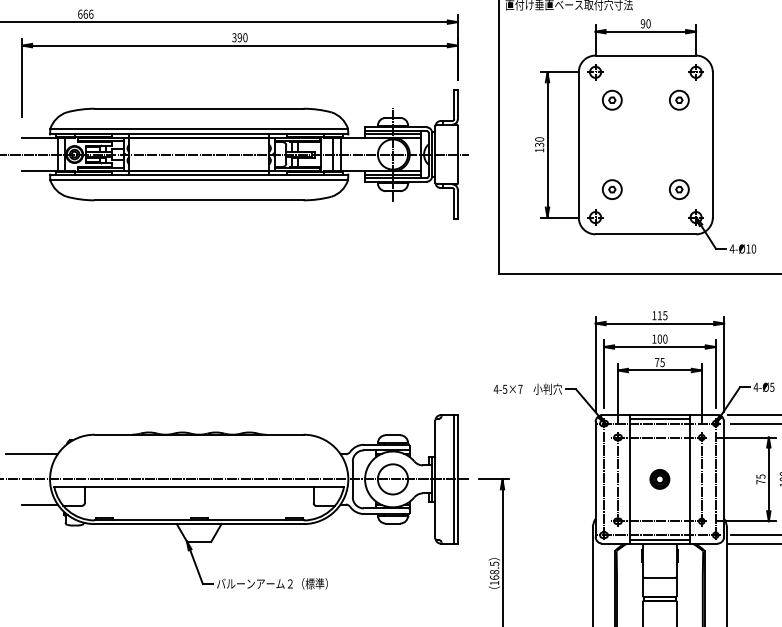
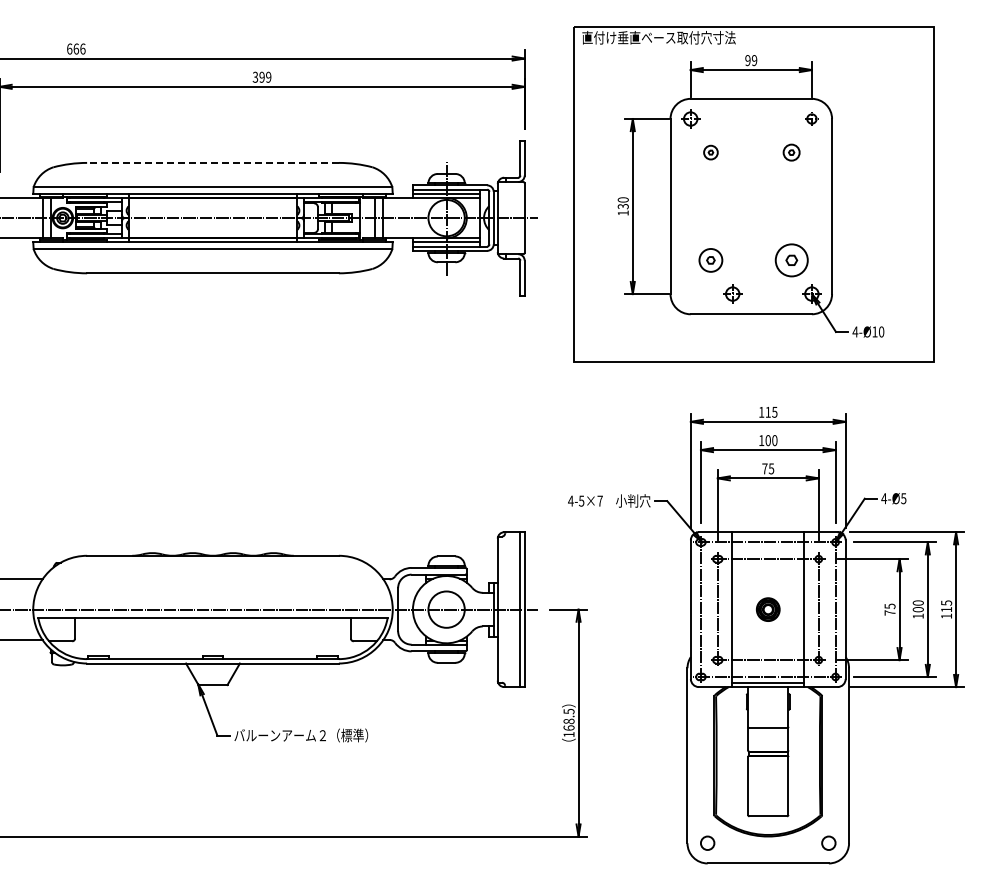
text: (648, 23) -> (754, 60), 90 -> 99
text: (245, 37) -> (268, 77), 390 -> 399
part: (695, 71) -> (811, 118), size x0.7
part: (611, 100) -> (710, 152), size x0.6
part: (679, 100) -> (791, 152), size x0.7
line: (199, 108) -> (213, 162), solid -> dashed
part: (679, 189) -> (791, 260), size x1.4
part: (595, 217) -> (732, 293), moved
line: (660, 418) -> (768, 536), removed

